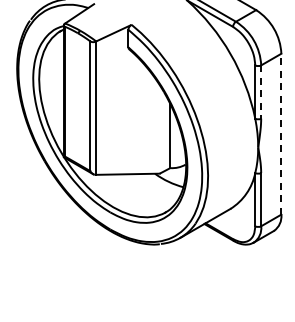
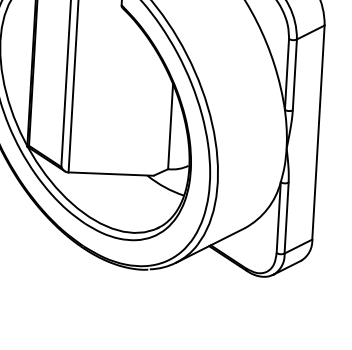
line: (261, 92) -> (295, 75), dashed -> solid
line: (281, 133) -> (318, 131), dashed -> solid

